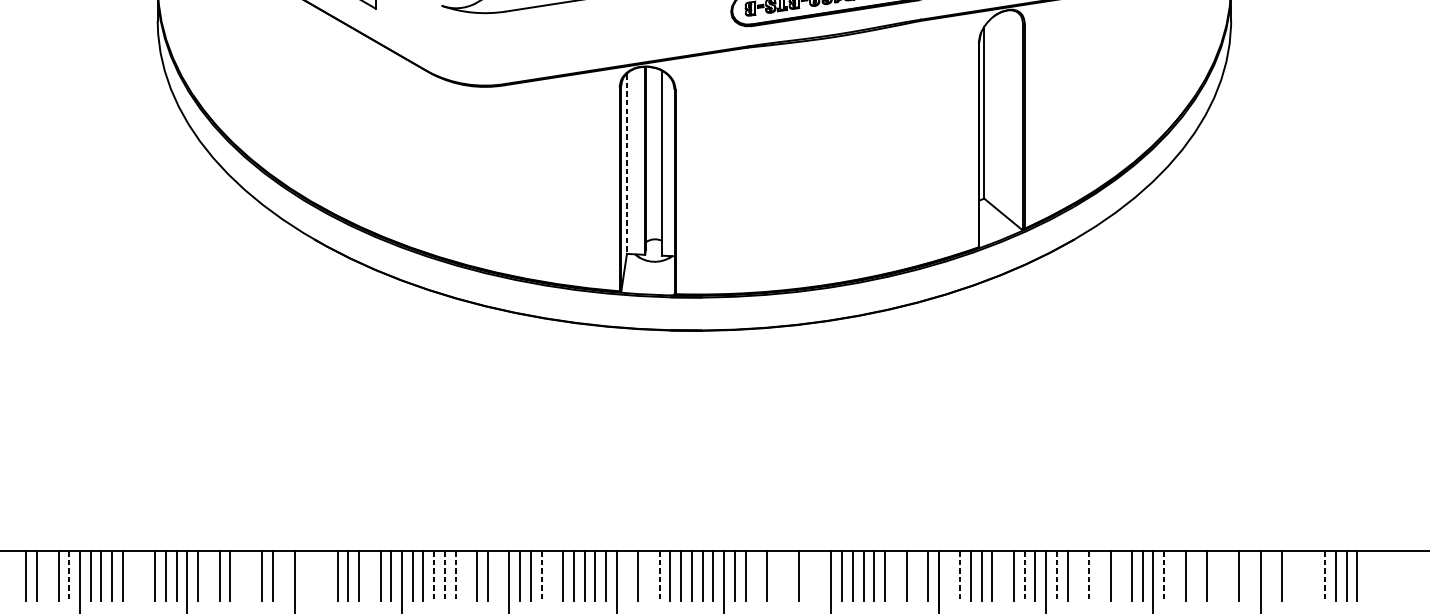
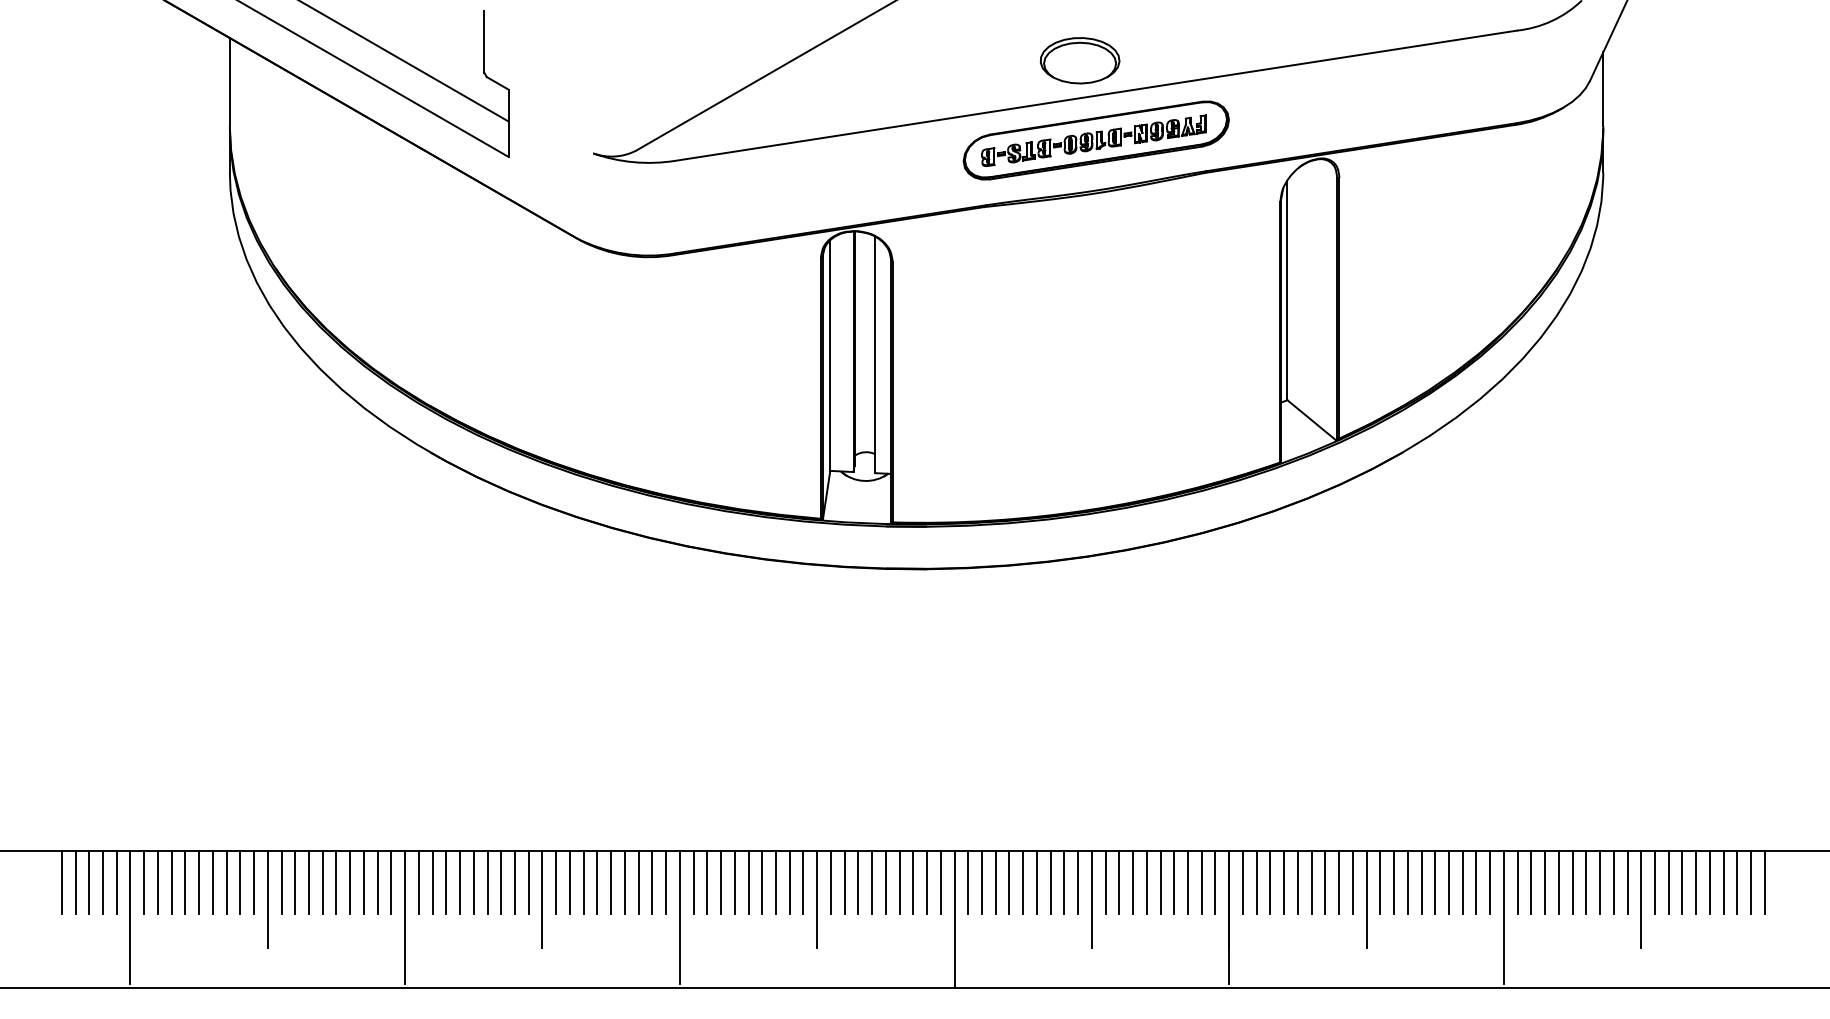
line: (627, 163) -> (830, 355), dashed -> solid
line: (47, 575) -> (89, 882), added
line: (69, 575) -> (116, 882), dashed -> solid
line: (133, 575) -> (199, 882), added
line: (144, 575) -> (212, 882), added
line: (208, 575) -> (295, 882), added
line: (241, 575) -> (336, 882), added
line: (251, 575) -> (350, 882), added
line: (284, 575) -> (391, 882), added
line: (305, 575) -> (418, 882), added
line: (316, 575) -> (432, 882), added
line: (327, 575) -> (446, 882), added
line: (369, 575) -> (501, 882), added
line: (434, 575) -> (583, 882), dashed -> solid
line: (445, 575) -> (597, 882), dashed -> solid
line: (455, 575) -> (611, 882), dashed -> solid
line: (466, 575) -> (624, 882), added
line: (498, 575) -> (666, 882), added
line: (541, 575) -> (721, 882), dashed -> solid
line: (552, 575) -> (734, 882), added
line: (627, 575) -> (830, 882), added
line: (649, 575) -> (858, 882), added
line: (659, 575) -> (872, 882), dashed -> solid
line: (756, 575) -> (995, 882), added
line: (777, 575) -> (1023, 882), added
line: (788, 575) -> (1036, 882), added
line: (810, 575) -> (1064, 882), added
line: (820, 575) -> (1078, 882), added
line: (896, 575) -> (1174, 882), added
line: (917, 575) -> (1201, 882), added
line: (949, 575) -> (1242, 882), added
line: (960, 575) -> (1256, 882), dashed -> solid
line: (1003, 575) -> (1311, 882), added
line: (1024, 575) -> (1339, 882), dashed -> solid
line: (1057, 575) -> (1380, 882), dashed -> solid
line: (1078, 575) -> (1407, 882), added
line: (1089, 575) -> (1421, 882), dashed -> solid
line: (1100, 575) -> (1435, 882), added
line: (1121, 575) -> (1462, 882), added
line: (1164, 575) -> (1517, 882), dashed -> solid
line: (1175, 575) -> (1531, 882), added
line: (1196, 575) -> (1558, 882), added
line: (1218, 575) -> (1586, 882), added
line: (1228, 575) -> (1600, 882), added
line: (1250, 575) -> (1627, 882), added
line: (1271, 575) -> (1654, 882), added
line: (1293, 575) -> (1682, 882), added
line: (1304, 575) -> (1696, 882), added
line: (1314, 575) -> (1709, 882), added
line: (1325, 575) -> (1723, 882), dashed -> solid

